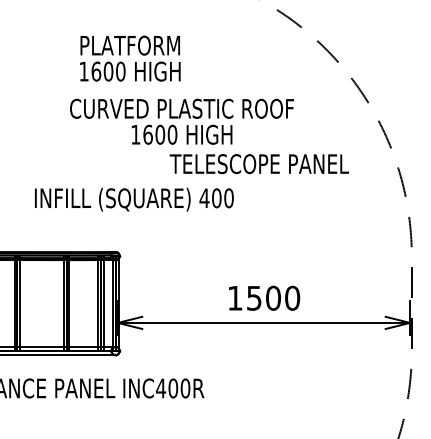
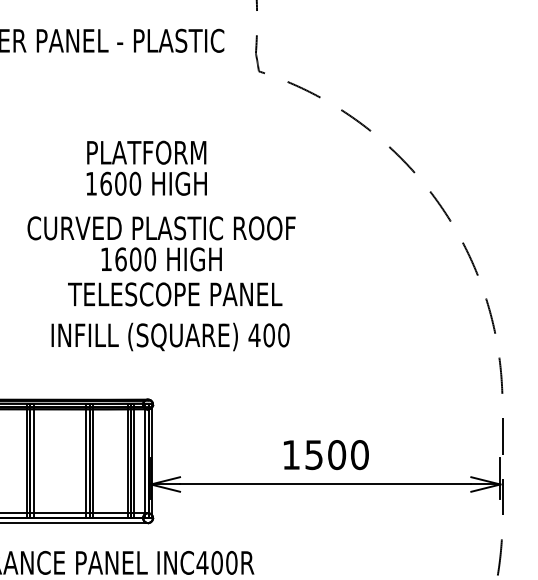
text: (130, 57) -> (146, 167), moved
text: (181, 121) -> (161, 243), moved
text: (259, 164) -> (175, 294), moved

